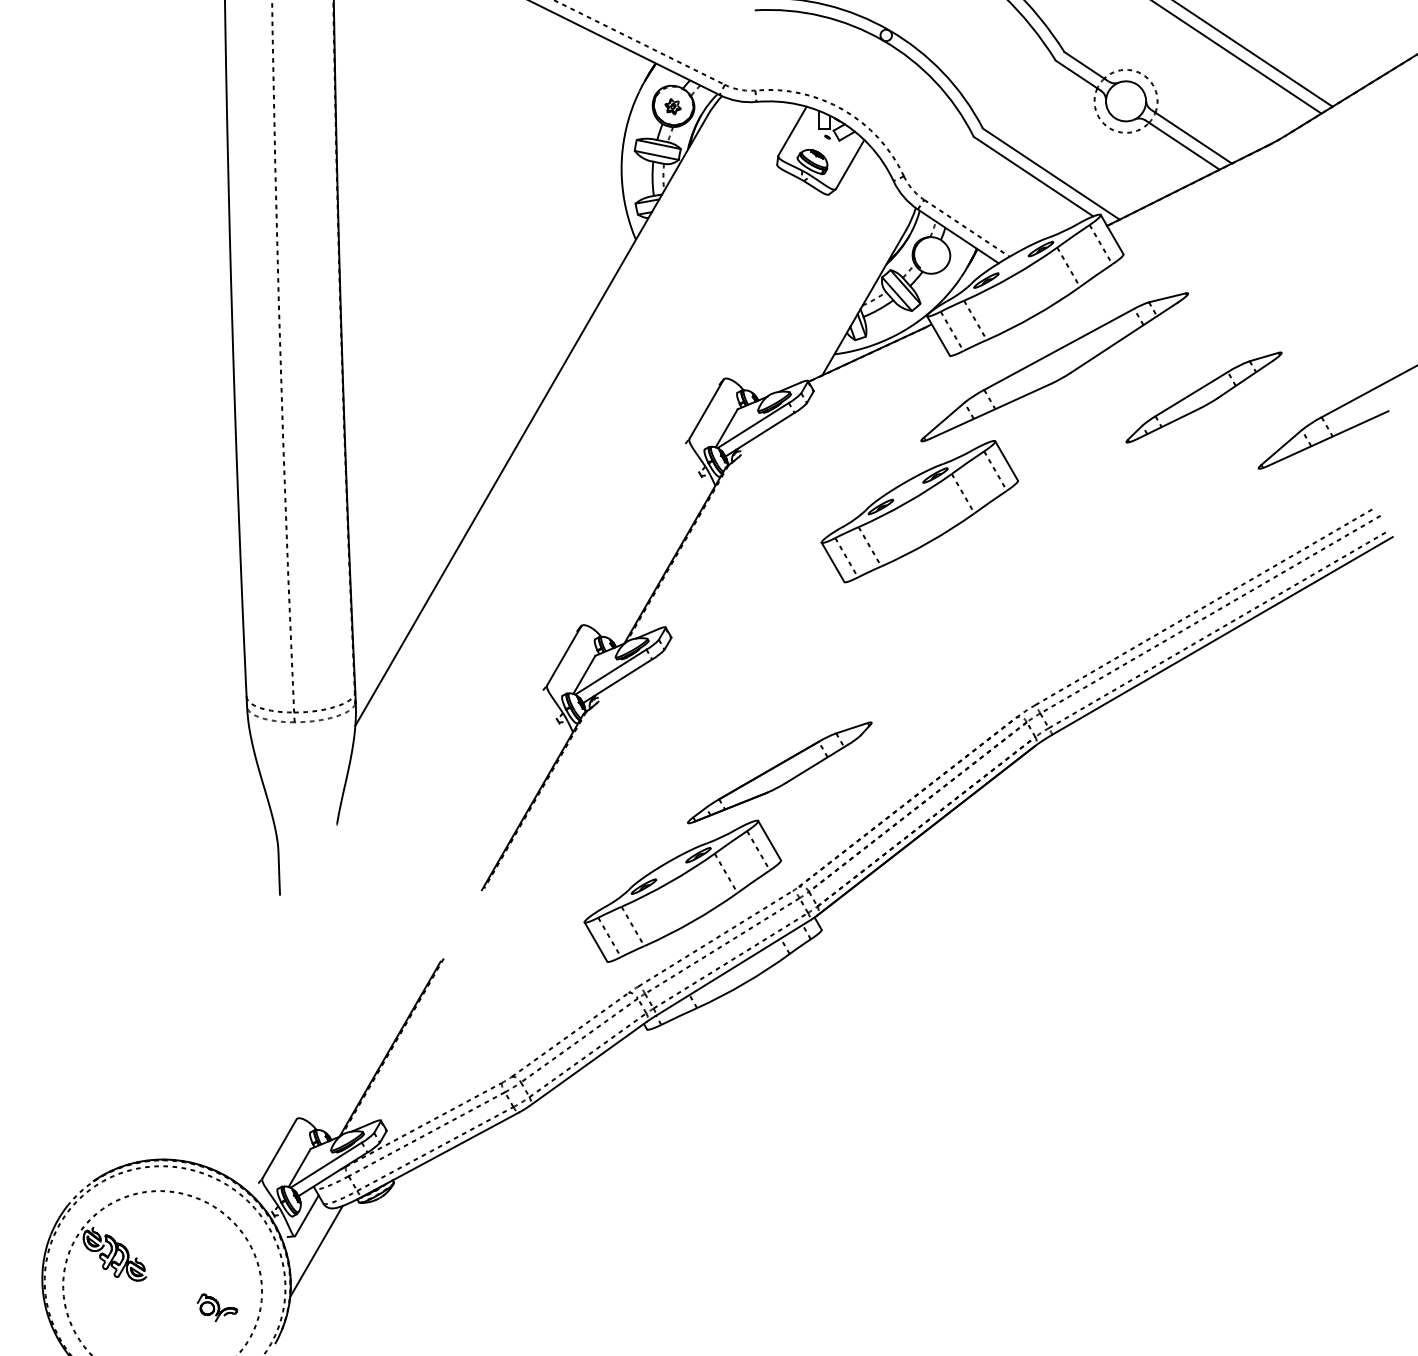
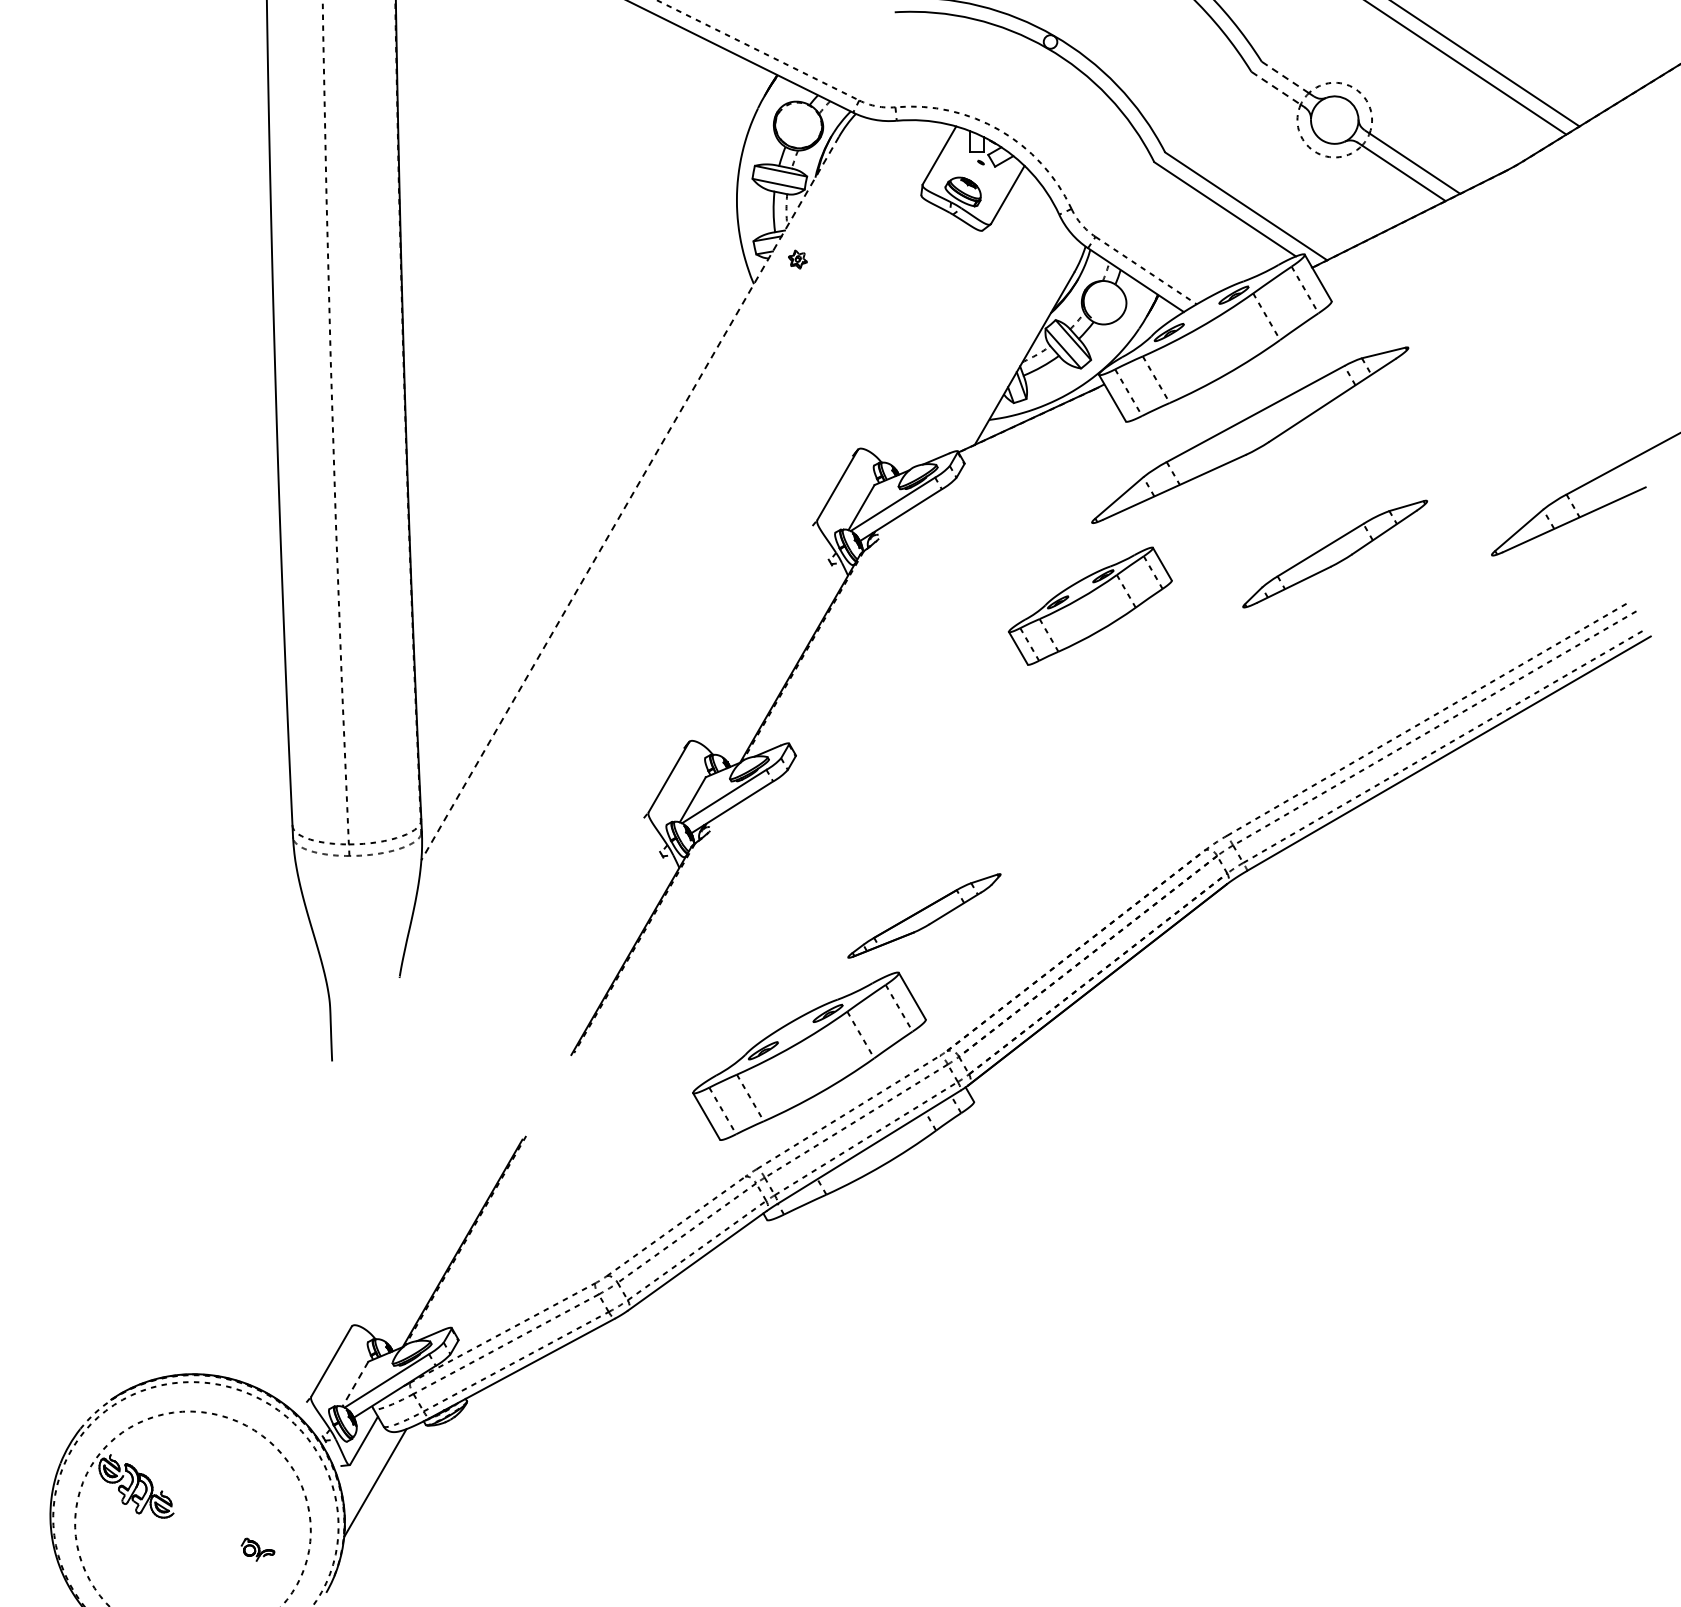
line: (1084, 65) -> (1285, 77), solid -> dashed
line: (1076, 74) -> (1276, 88), solid -> dashed
part: (672, 106) -> (797, 259), moved
part: (1204, 397) -> (1335, 553), moved
line: (531, 420) -> (630, 498), solid -> dashed
part: (919, 510) -> (1090, 605), size x0.7
part: (779, 772) -> (924, 915), size x0.7
line: (299, 1168) -> (355, 1384), solid -> dashed
part: (217, 1307) -> (257, 1549), size x0.7

